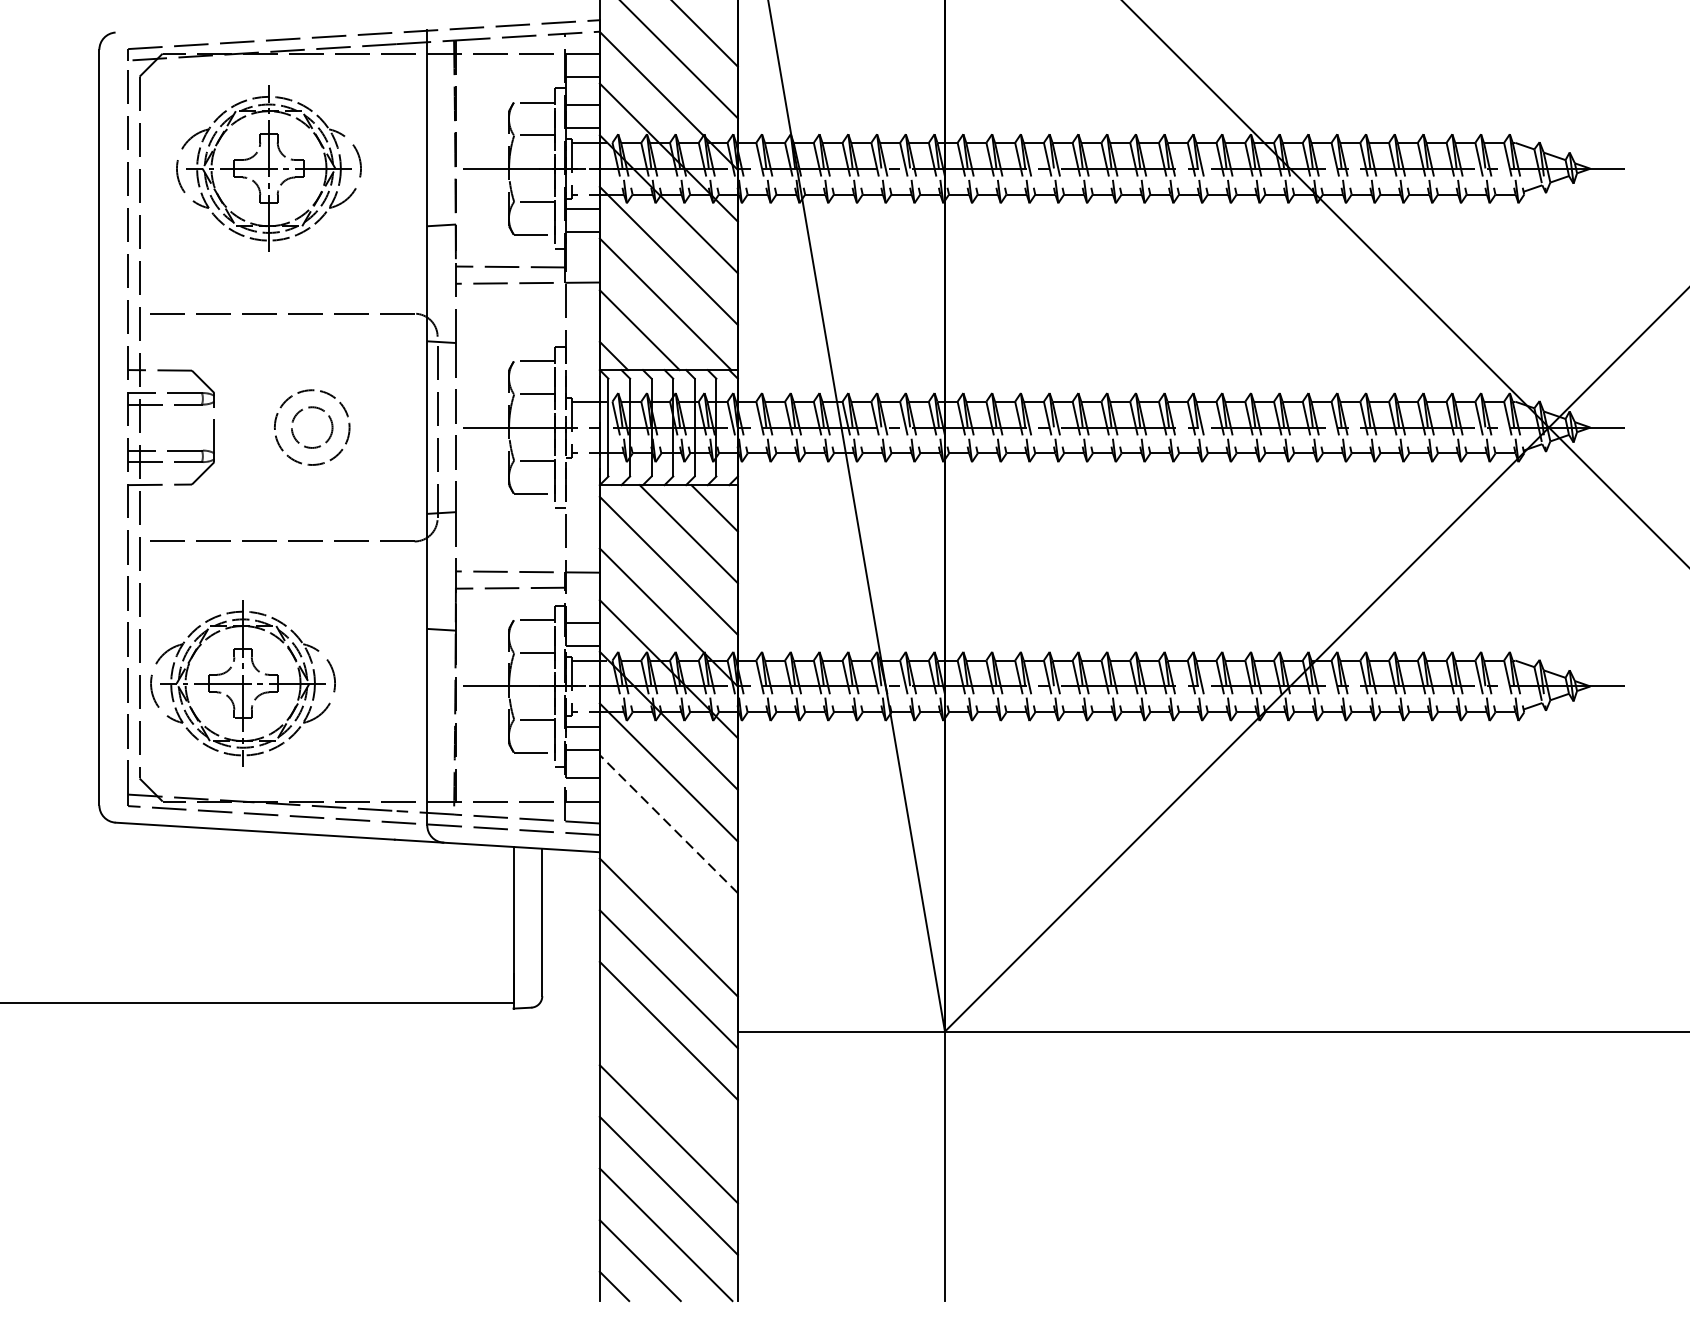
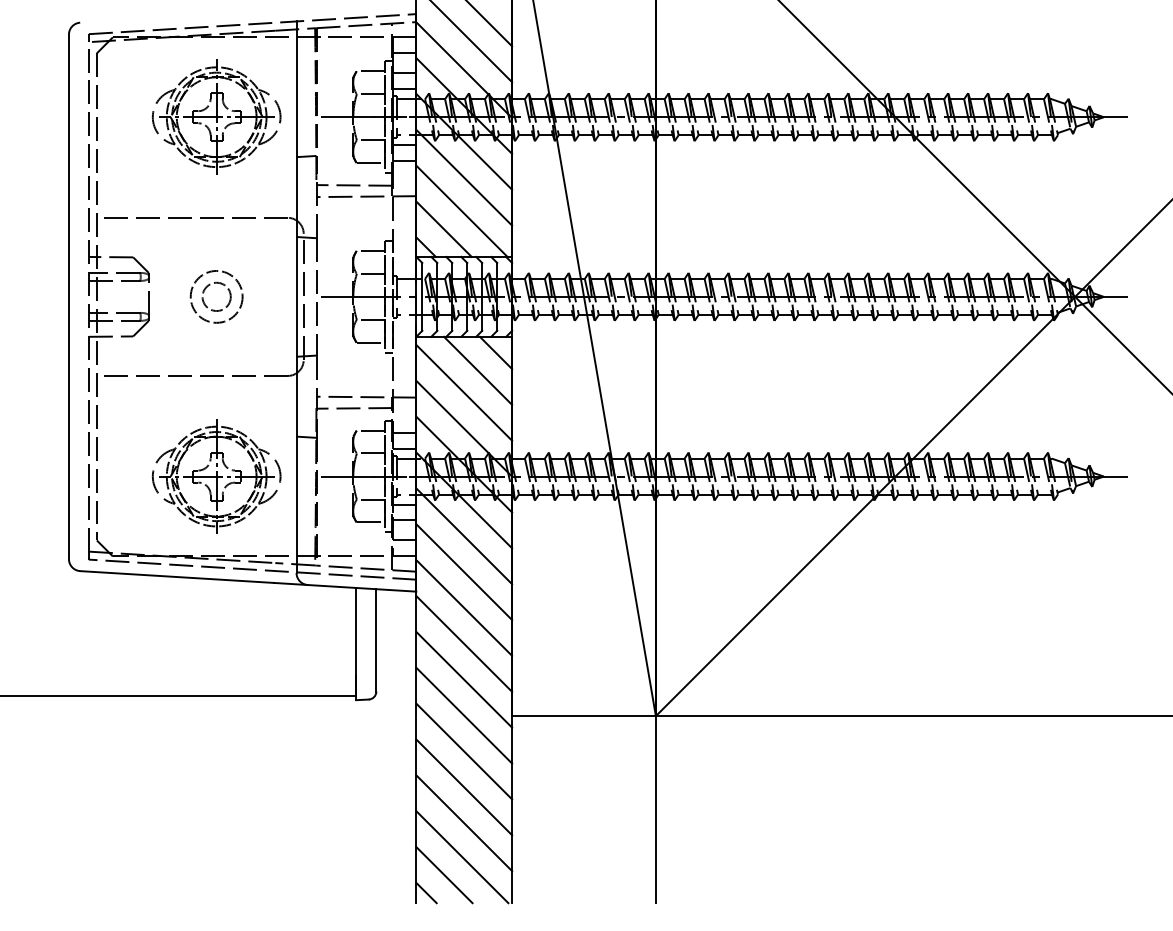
part: (268, 167) -> (216, 116), moved
part: (242, 683) -> (216, 476), moved
line: (669, 824) -> (464, 572), dashed -> solid
line: (669, 875) -> (464, 607), added
line: (669, 1082) -> (464, 751), added

